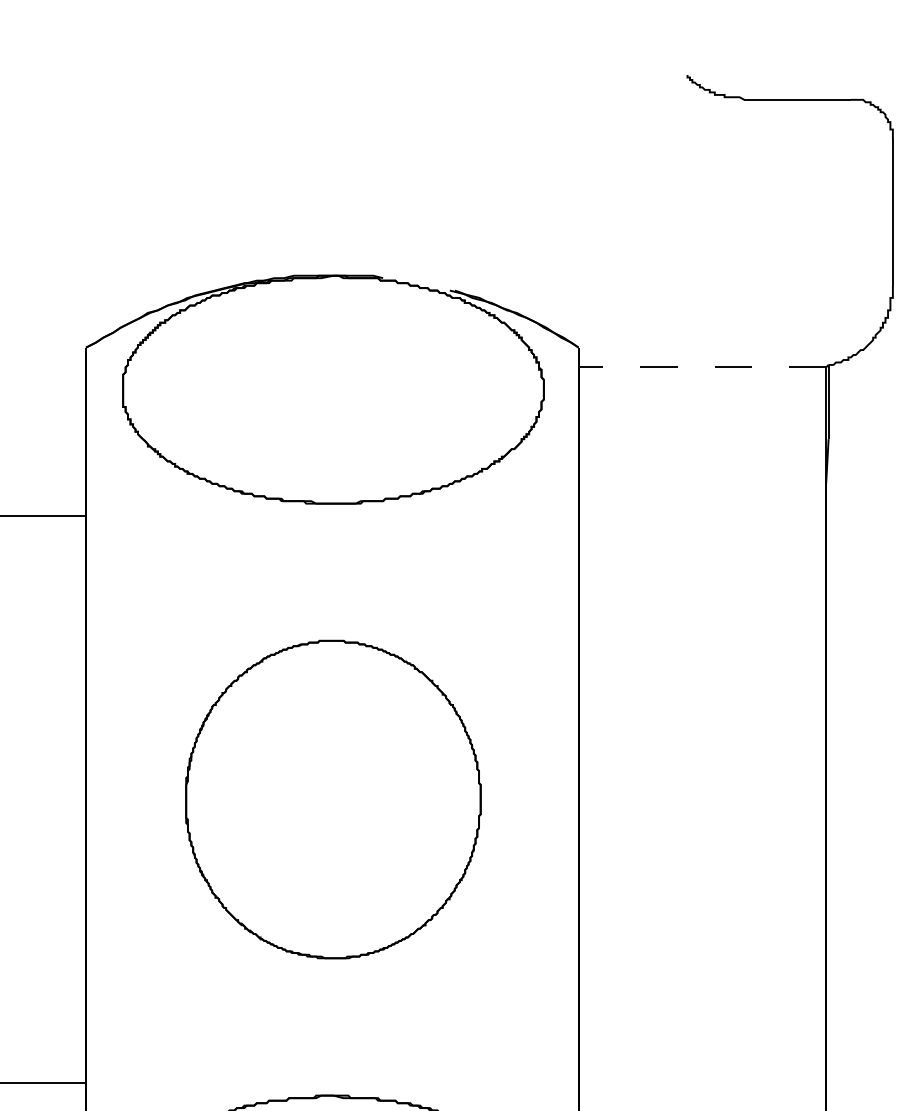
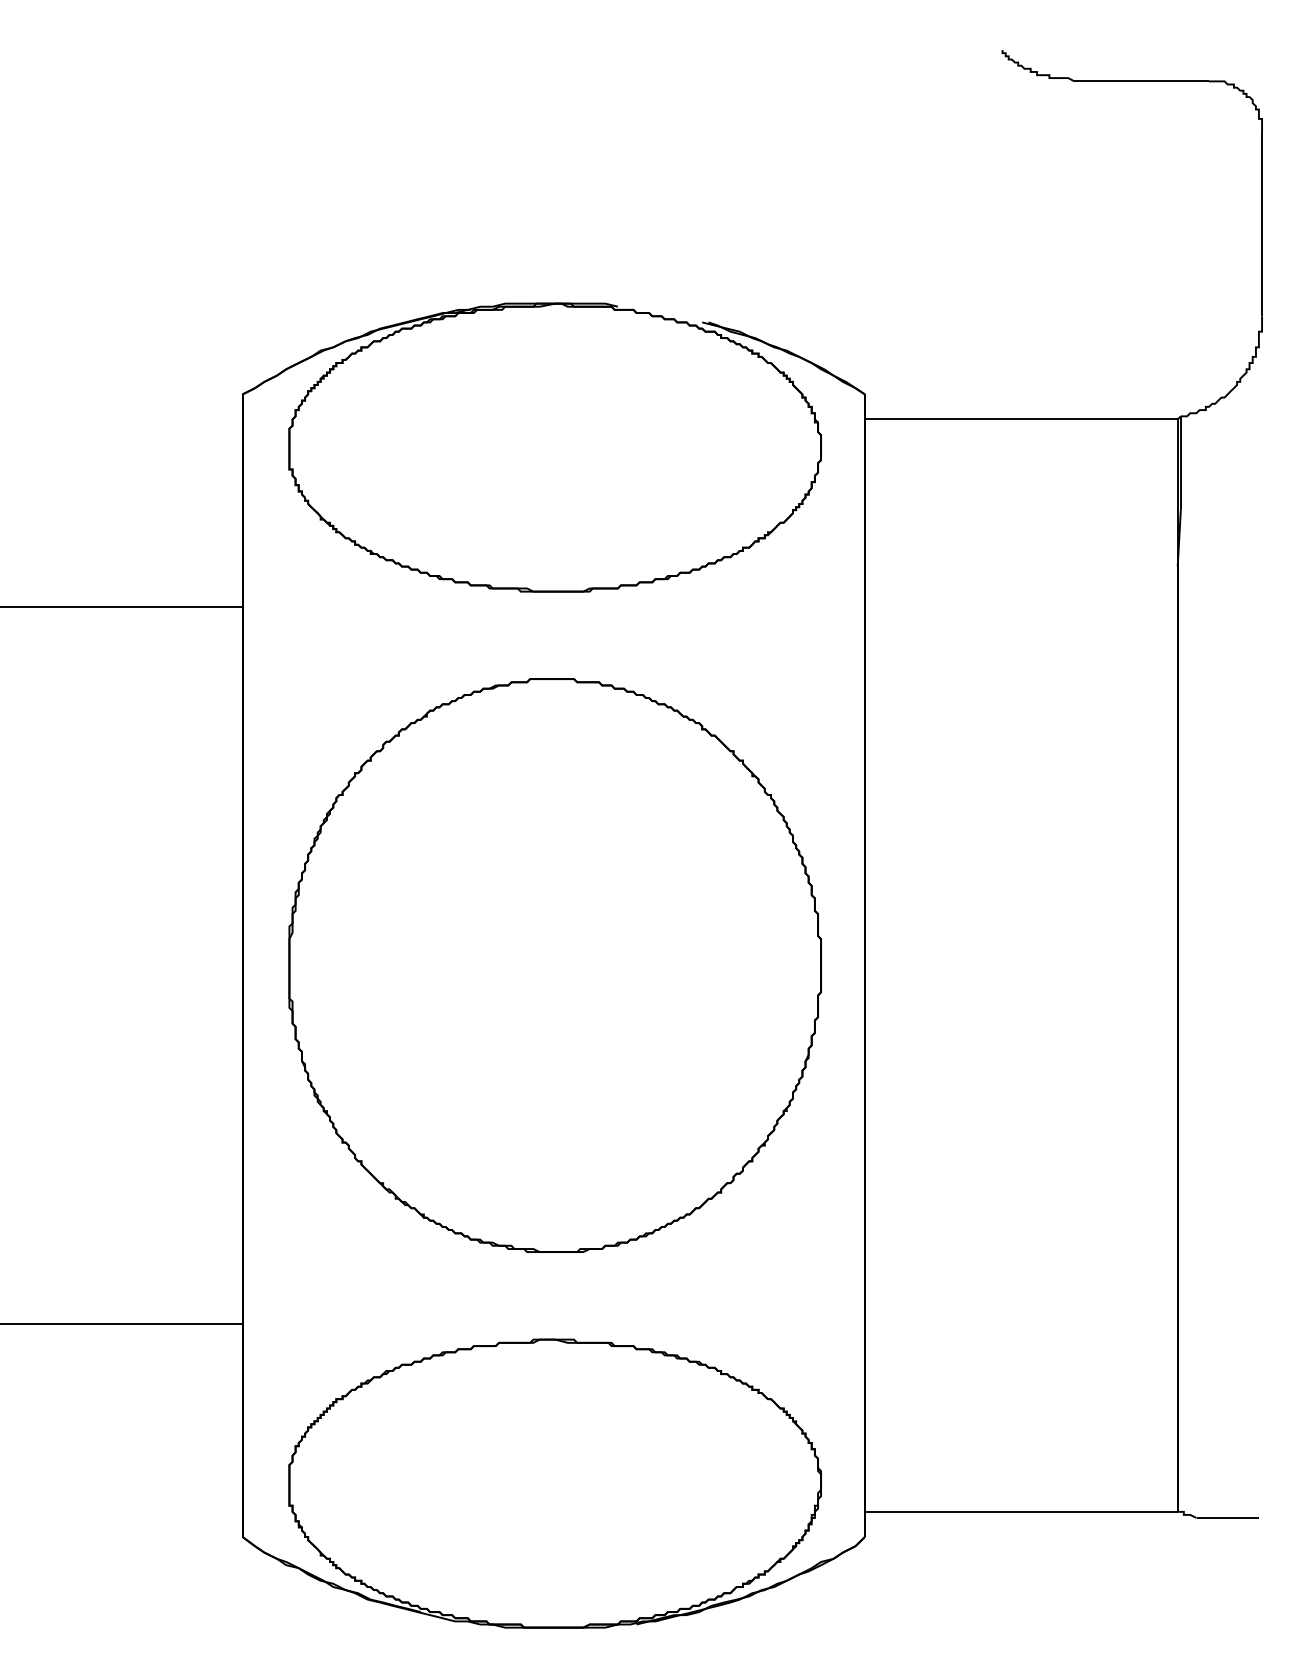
line: (701, 367) -> (1020, 419), dashed -> solid
part: (332, 799) -> (554, 965), size x1.43

